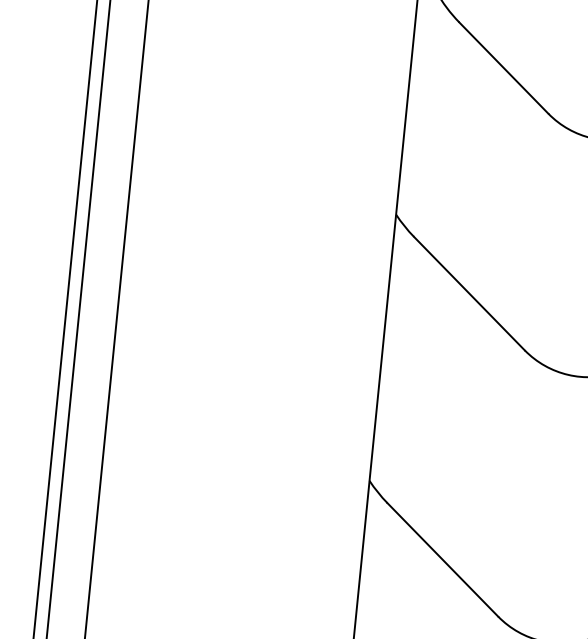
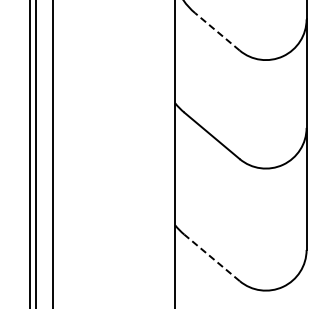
line: (503, 67) -> (217, 31), solid -> dashed
line: (441, 558) -> (211, 257), solid -> dashed

